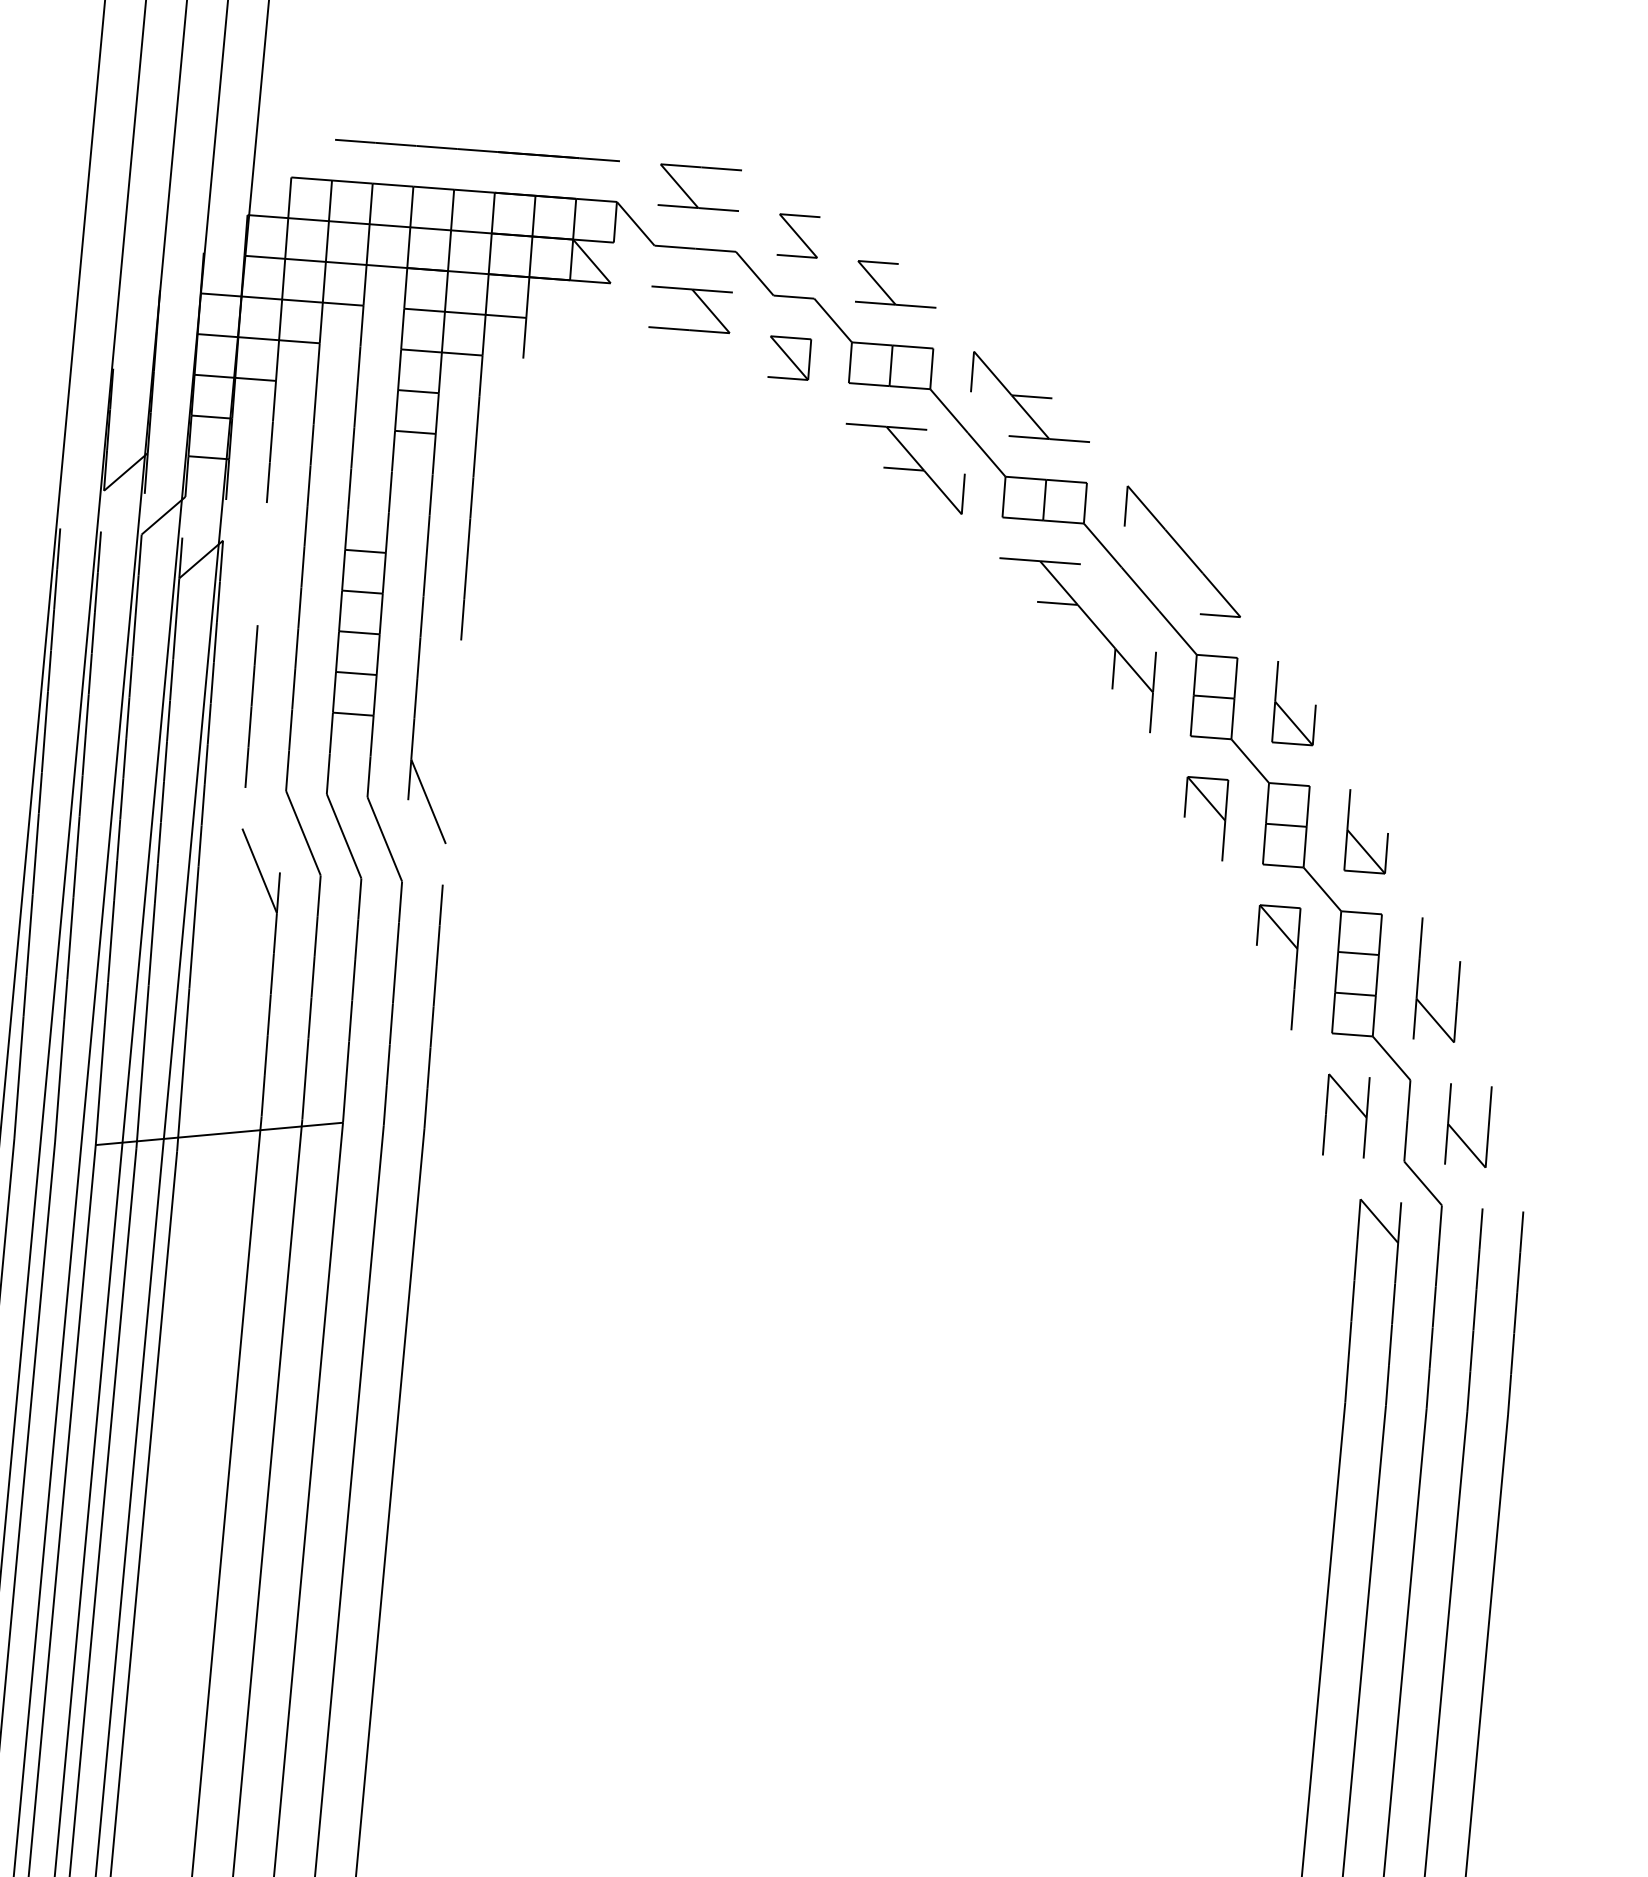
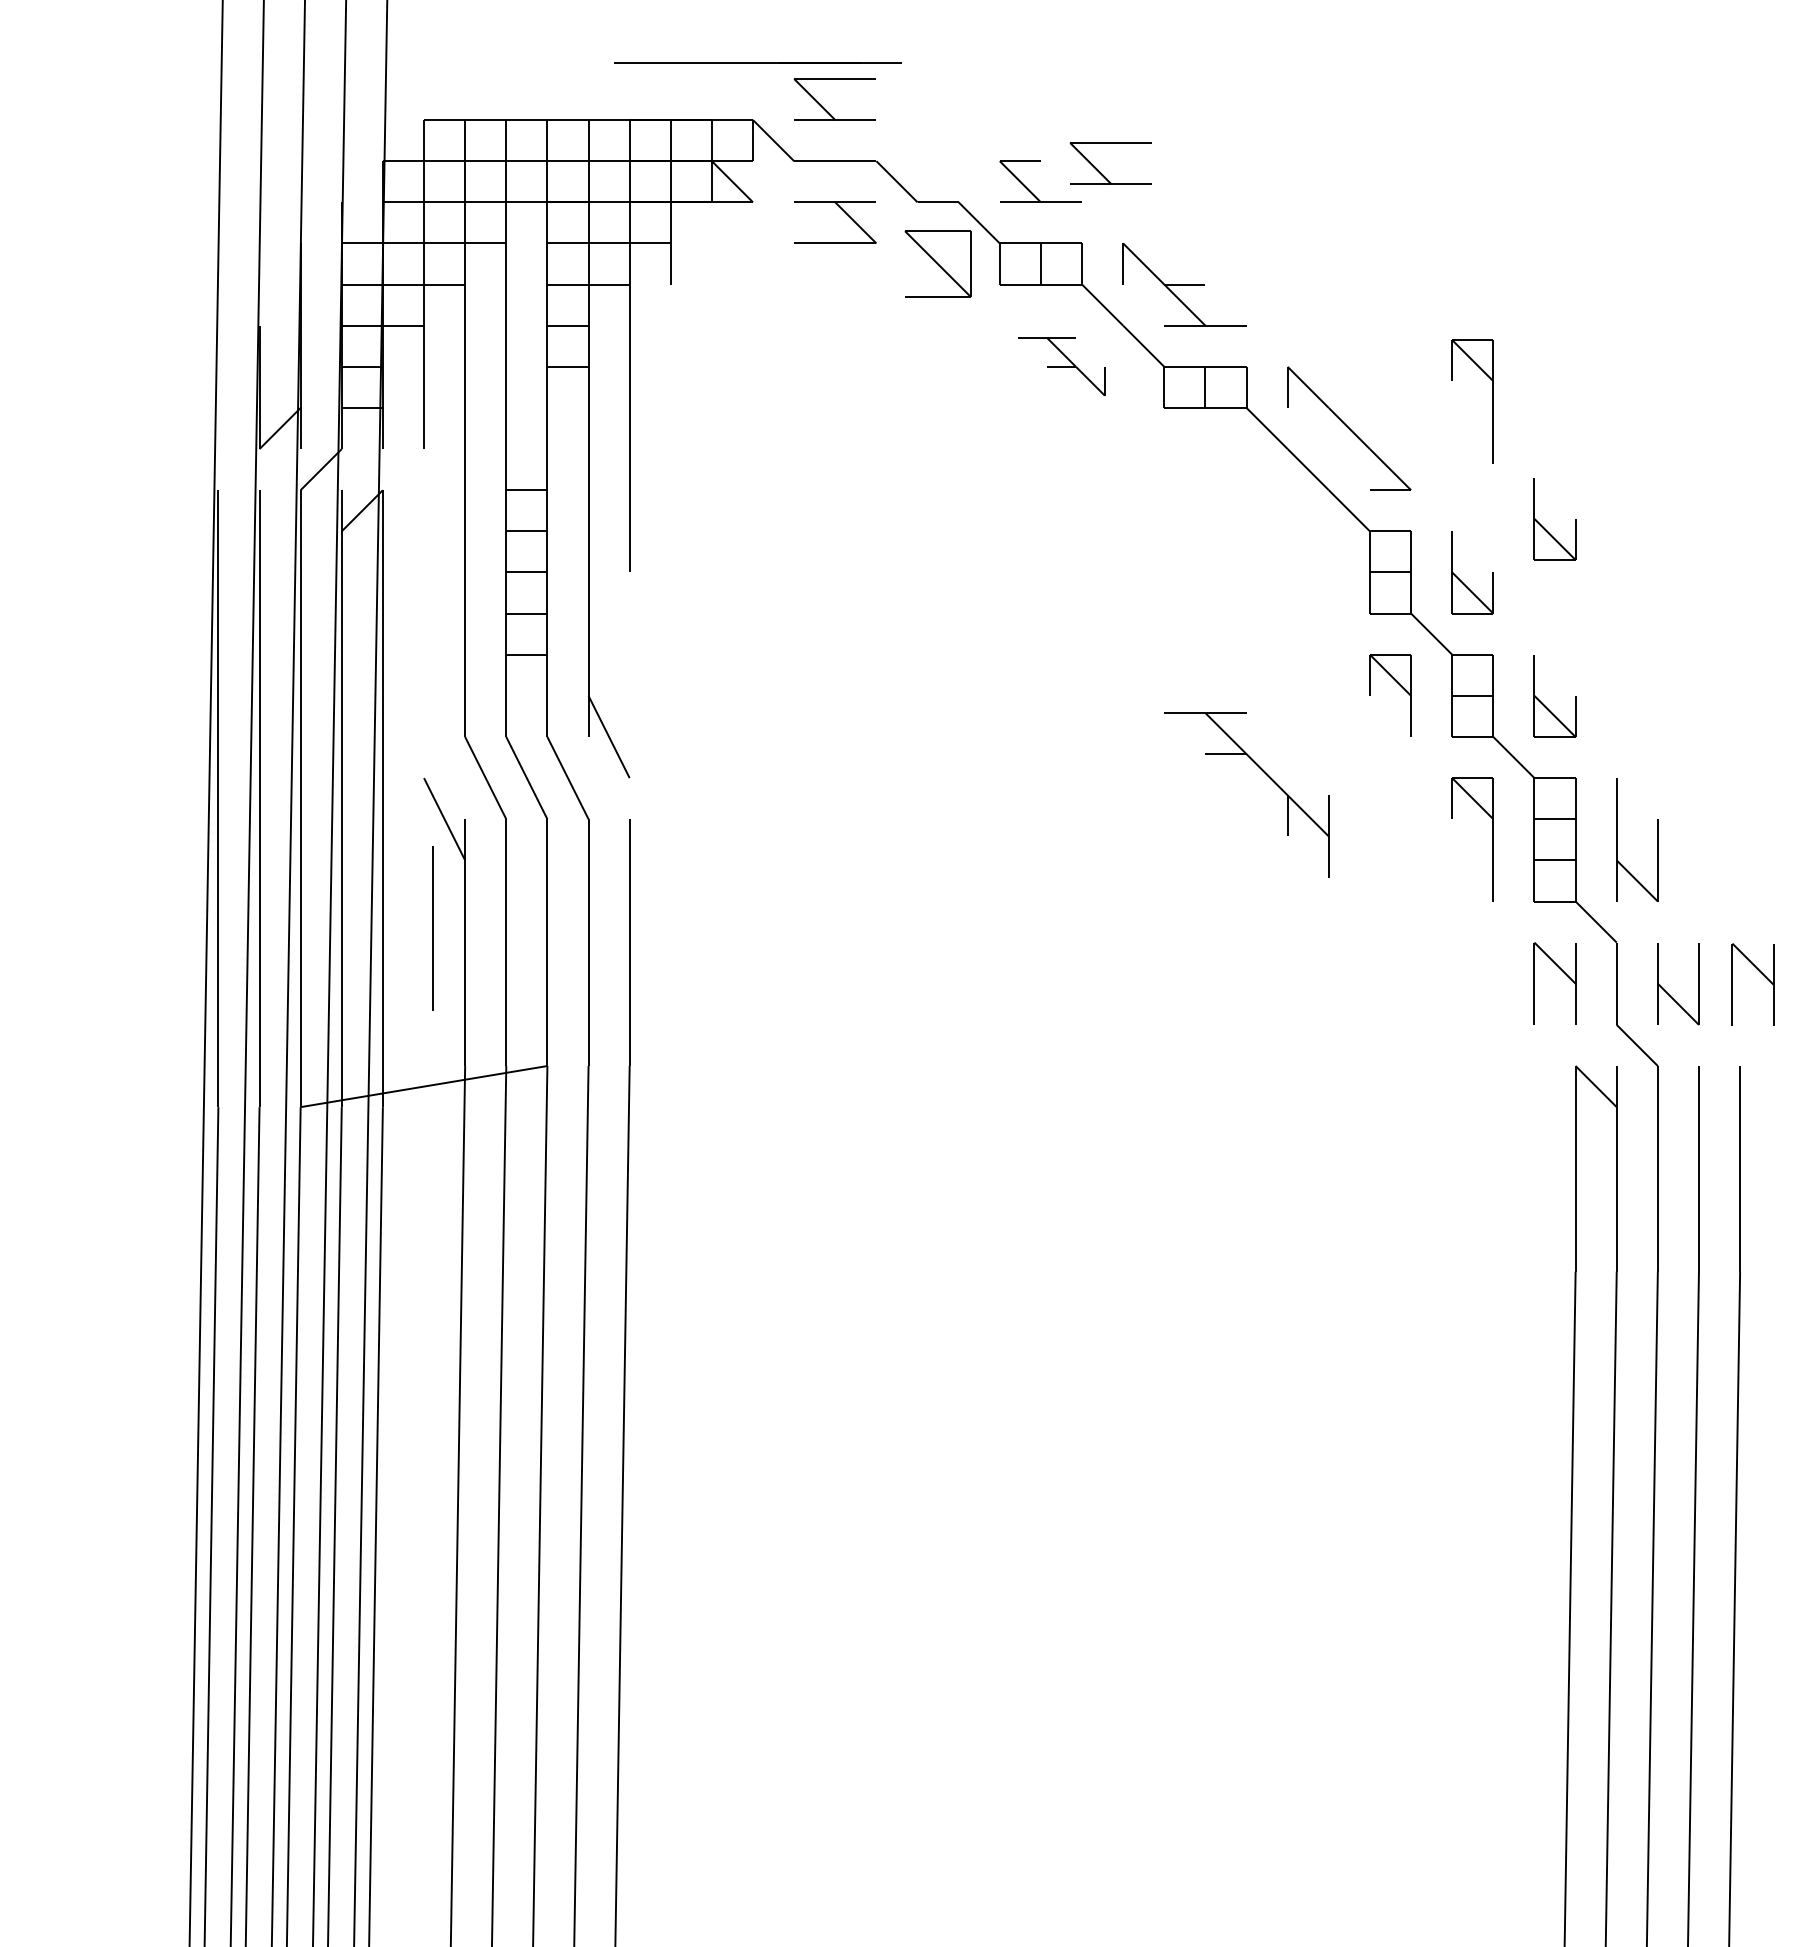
line: (476, 150) -> (757, 62), moved
part: (798, 235) -> (938, 140), removed
part: (957, 279) -> (1101, 172), added
part: (789, 357) -> (938, 263), size x1.6
part: (903, 468) -> (1061, 366), size x0.7
part: (1327, 535) -> (1492, 401), added
part: (1094, 626) -> (1265, 774), moved
part: (1370, 665) -> (1545, 528), added
line: (251, 706) -> (432, 928), moved
part: (1552, 1122) -> (1762, 974), added

